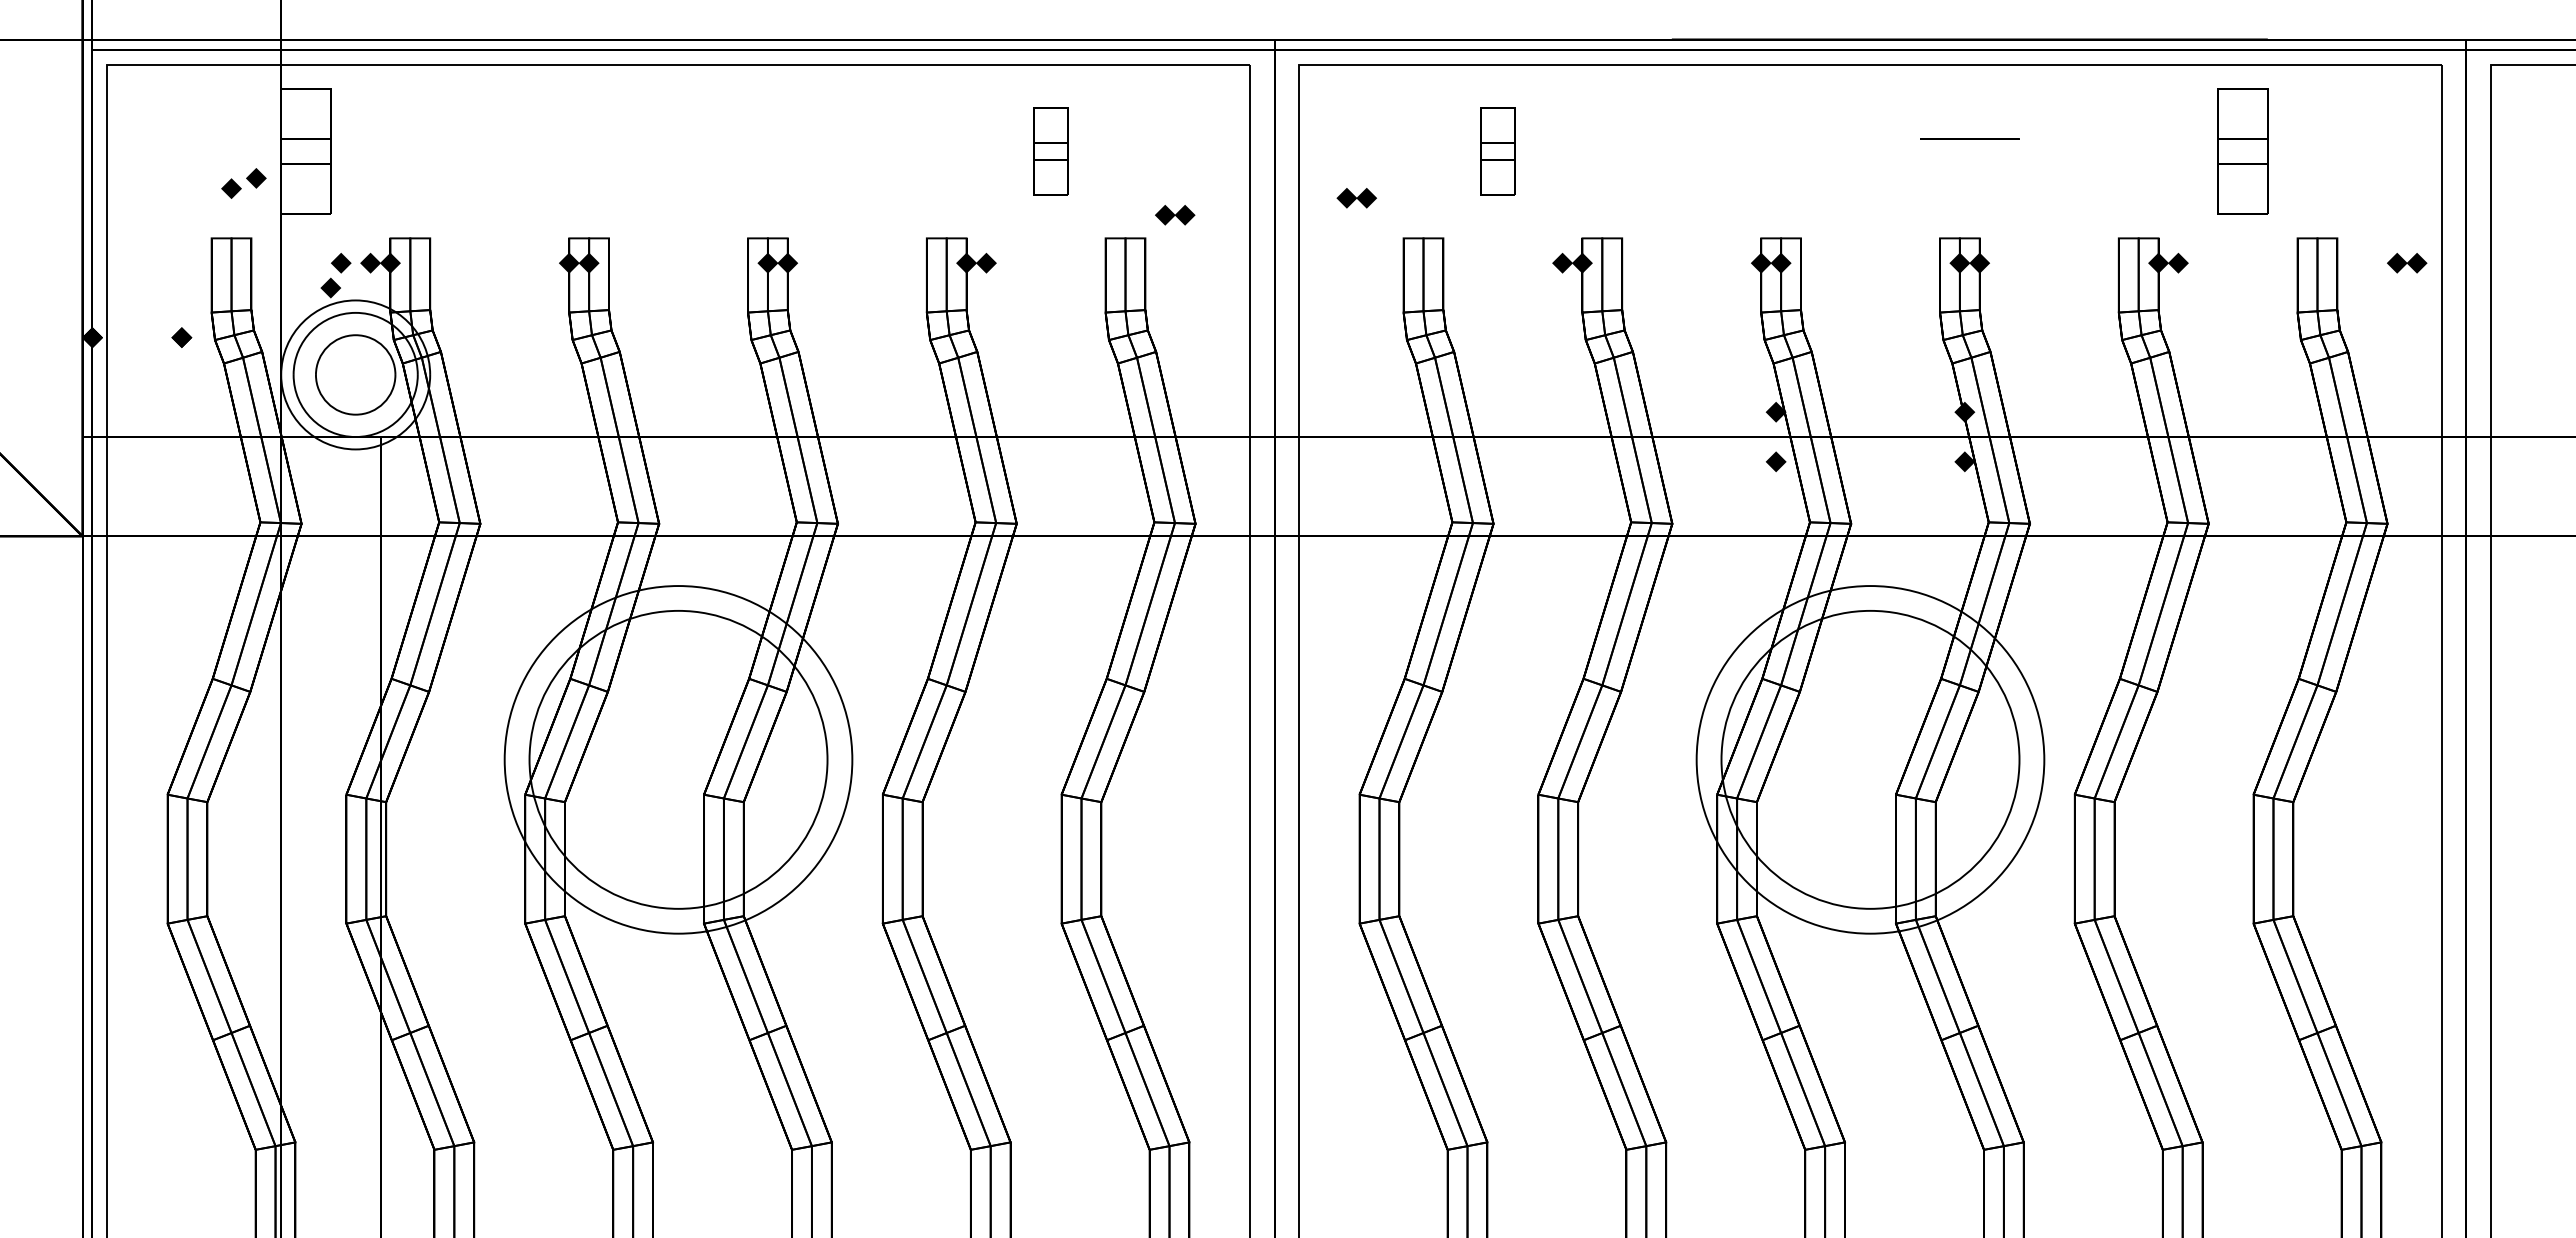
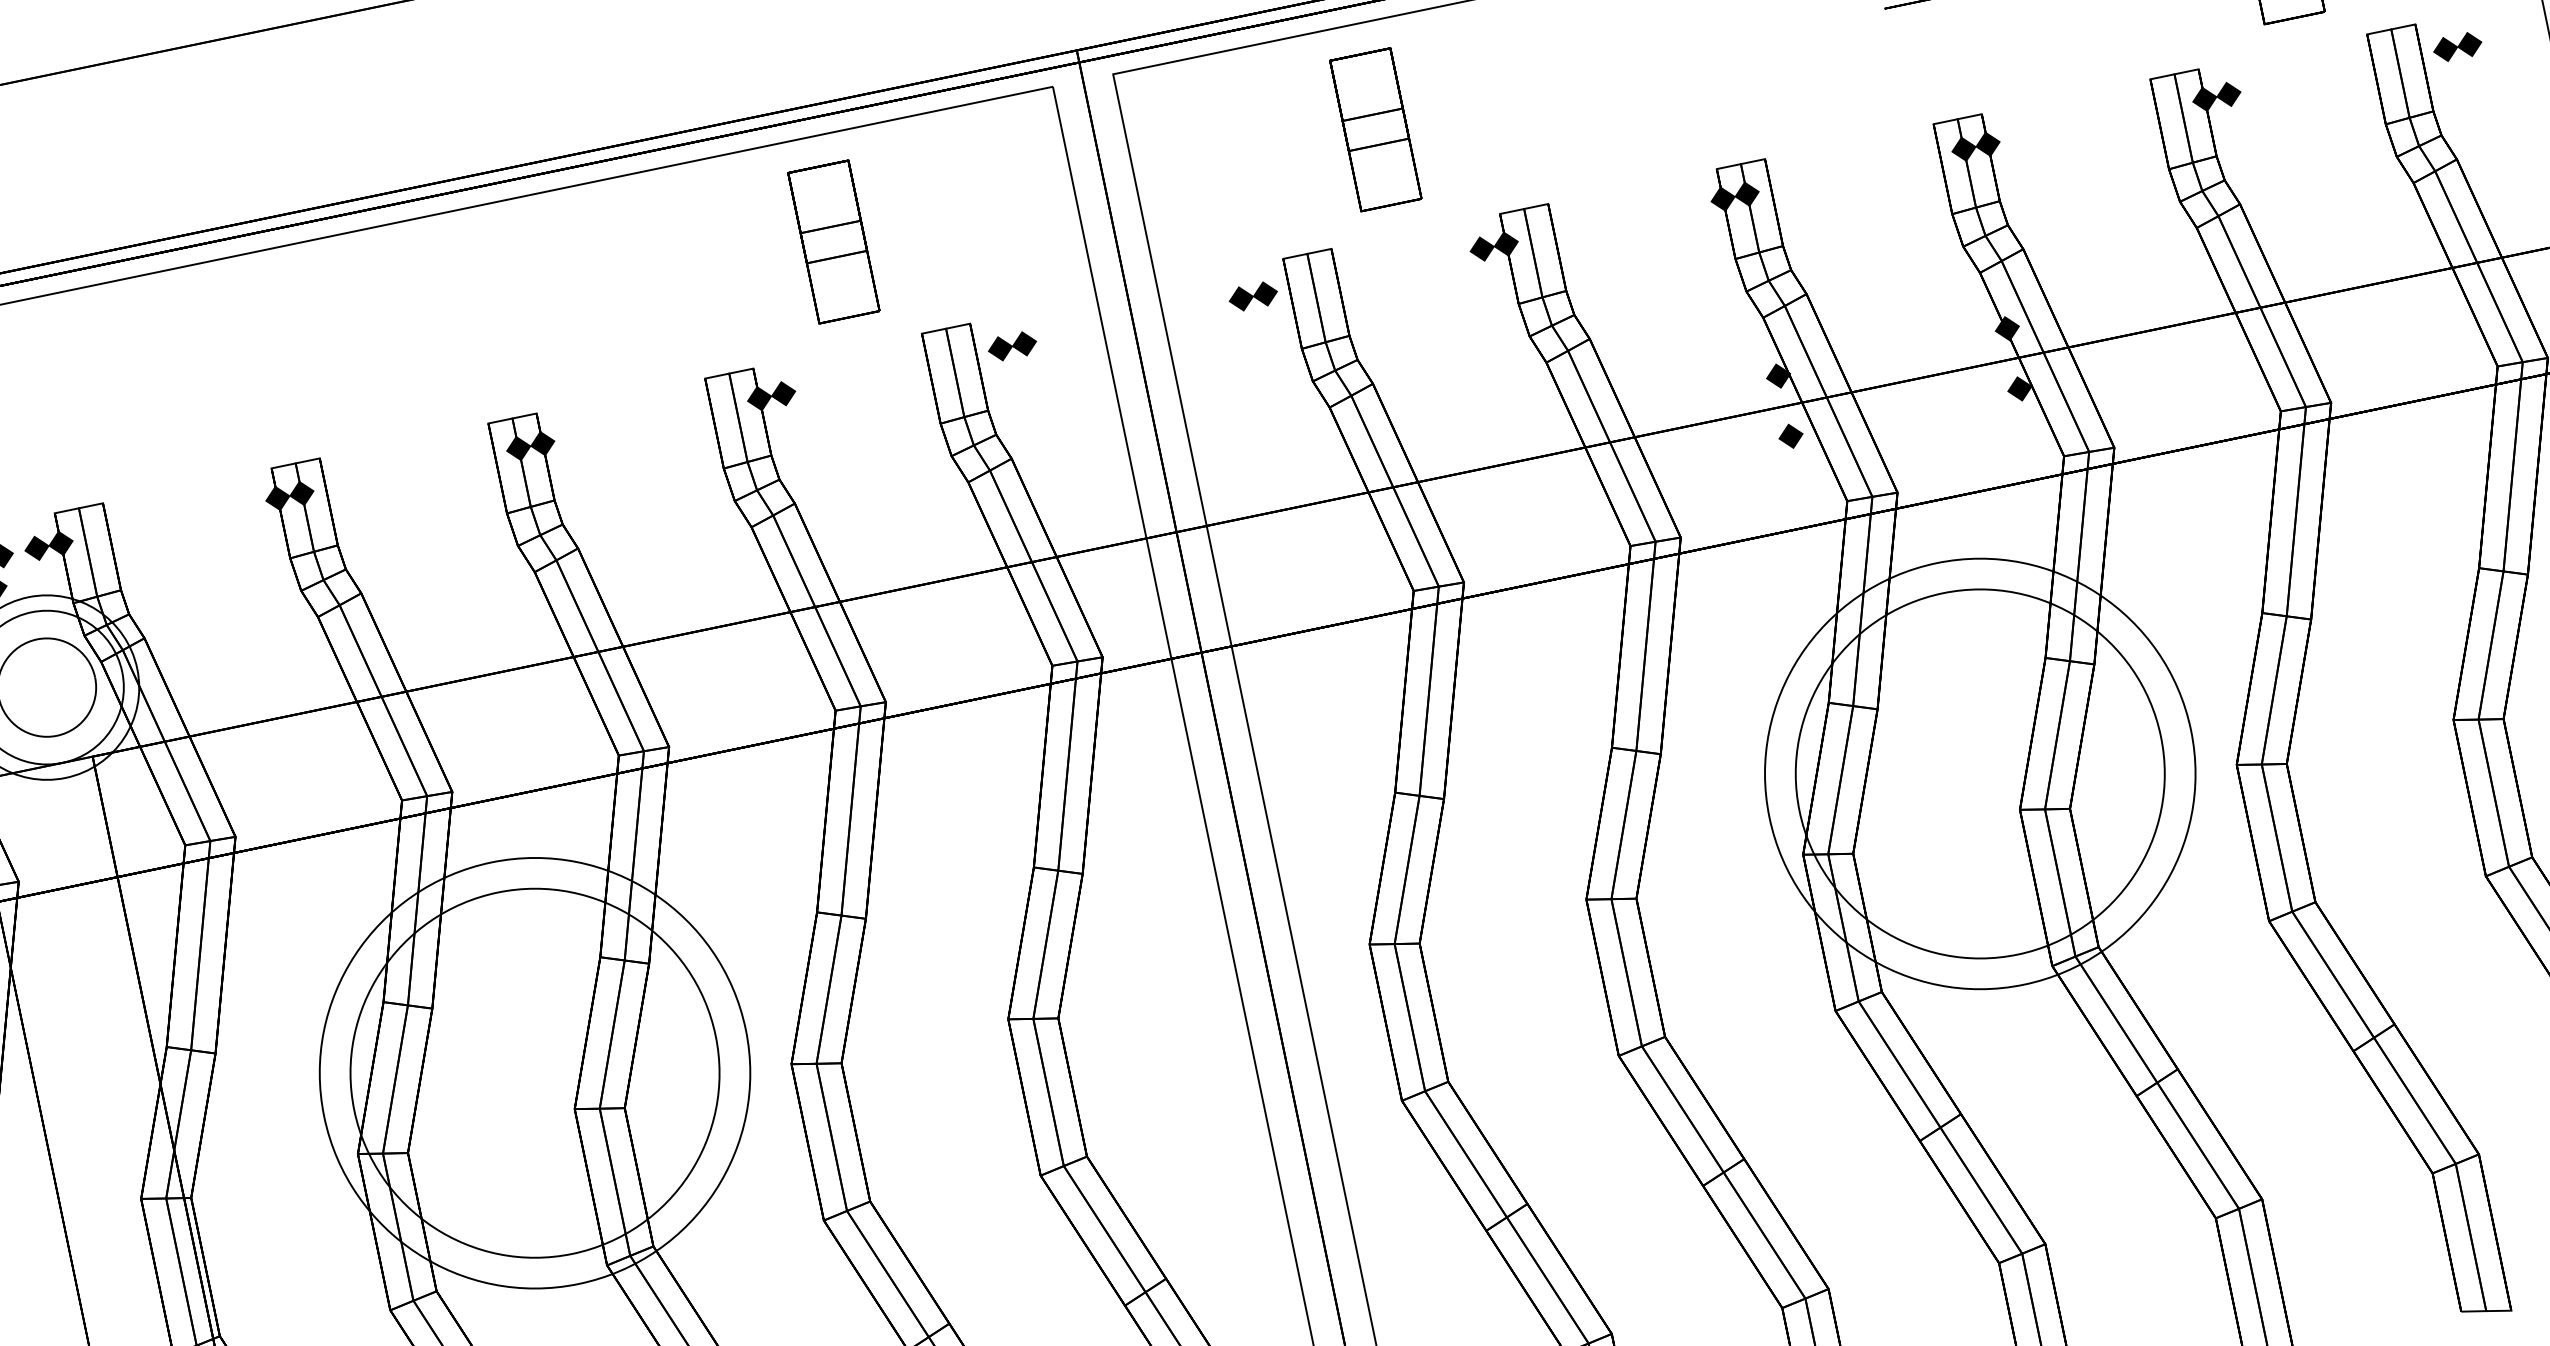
part: (1050, 151) -> (833, 242), size x1.43
part: (1497, 151) -> (1375, 129), size x1.43
part: (1356, 198) -> (1253, 296), moved
part: (1175, 215) -> (1012, 346), moved
part: (2407, 263) -> (2458, 47), moved

